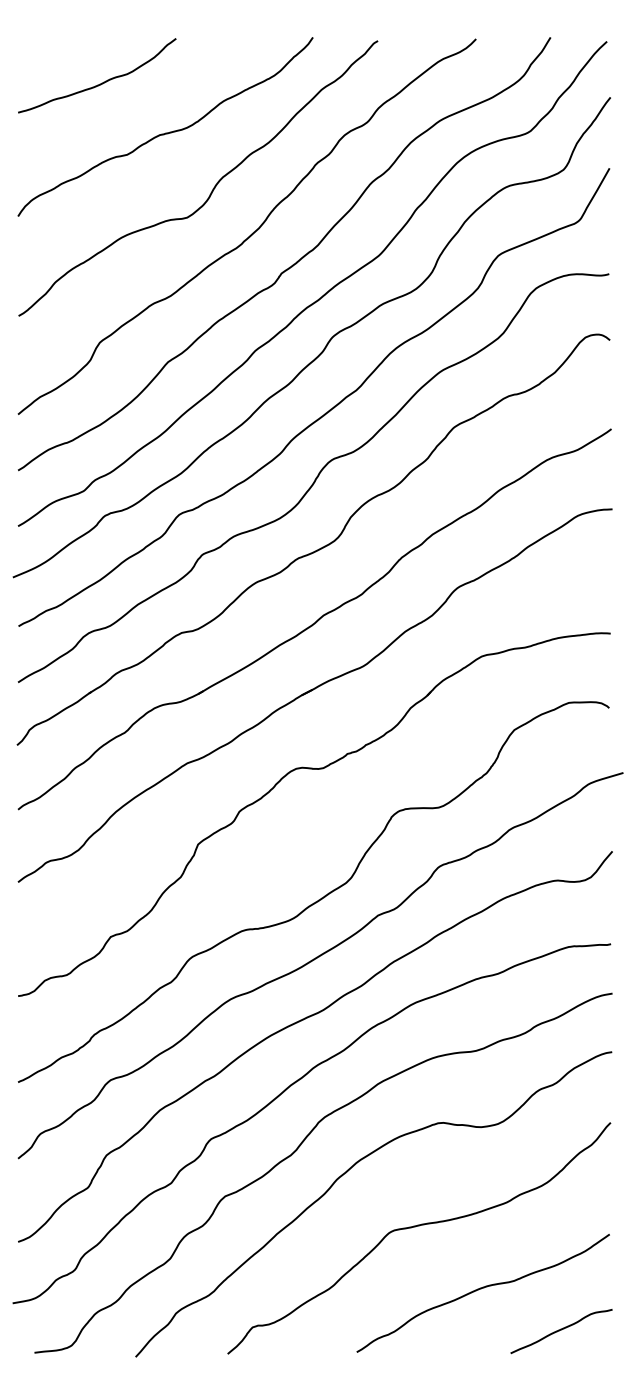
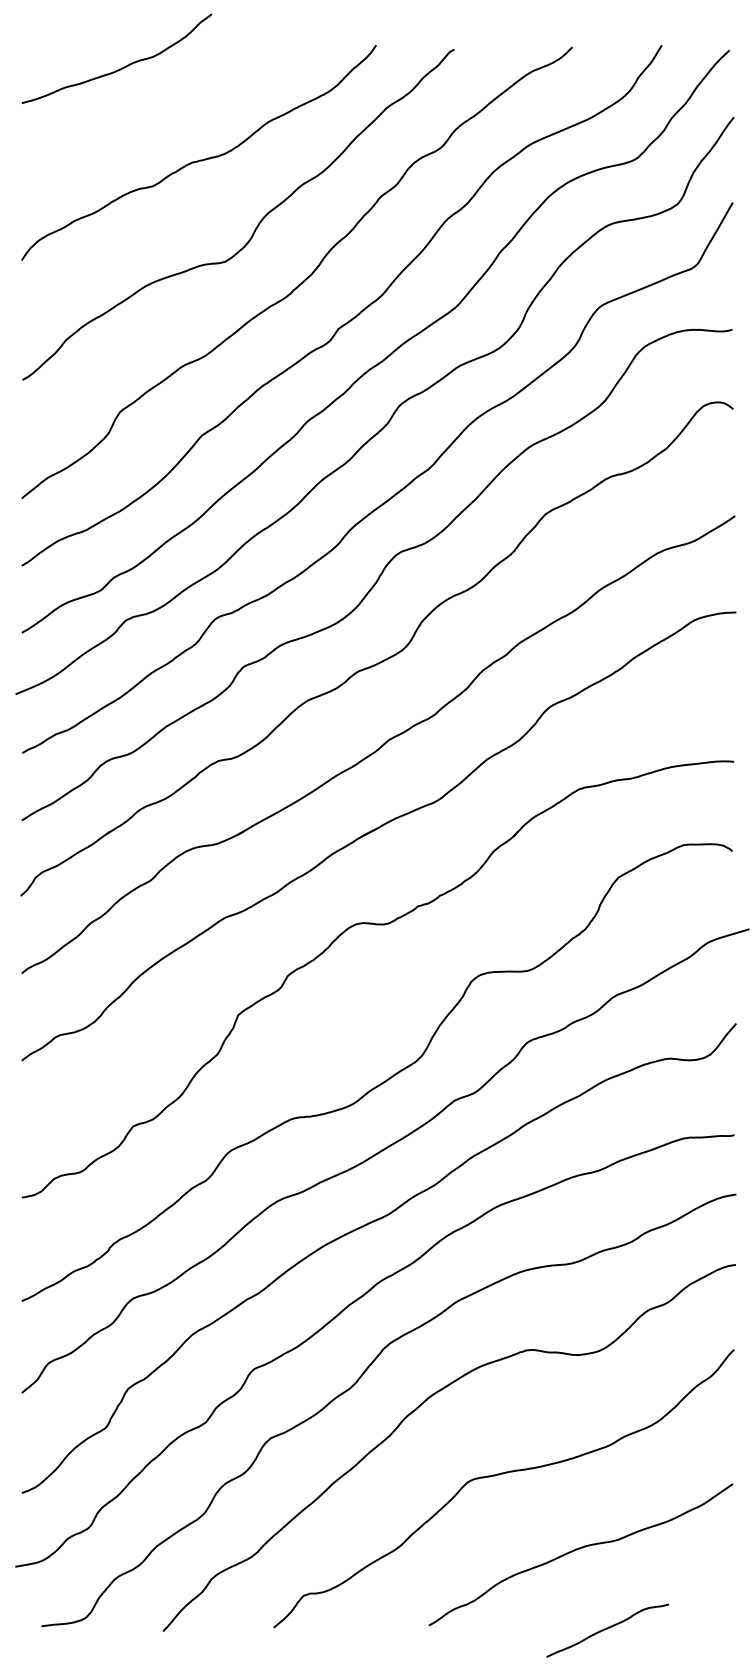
curve: (103, 81) -> (124, 65), moved
curve: (561, 1330) -> (607, 1629), moved

